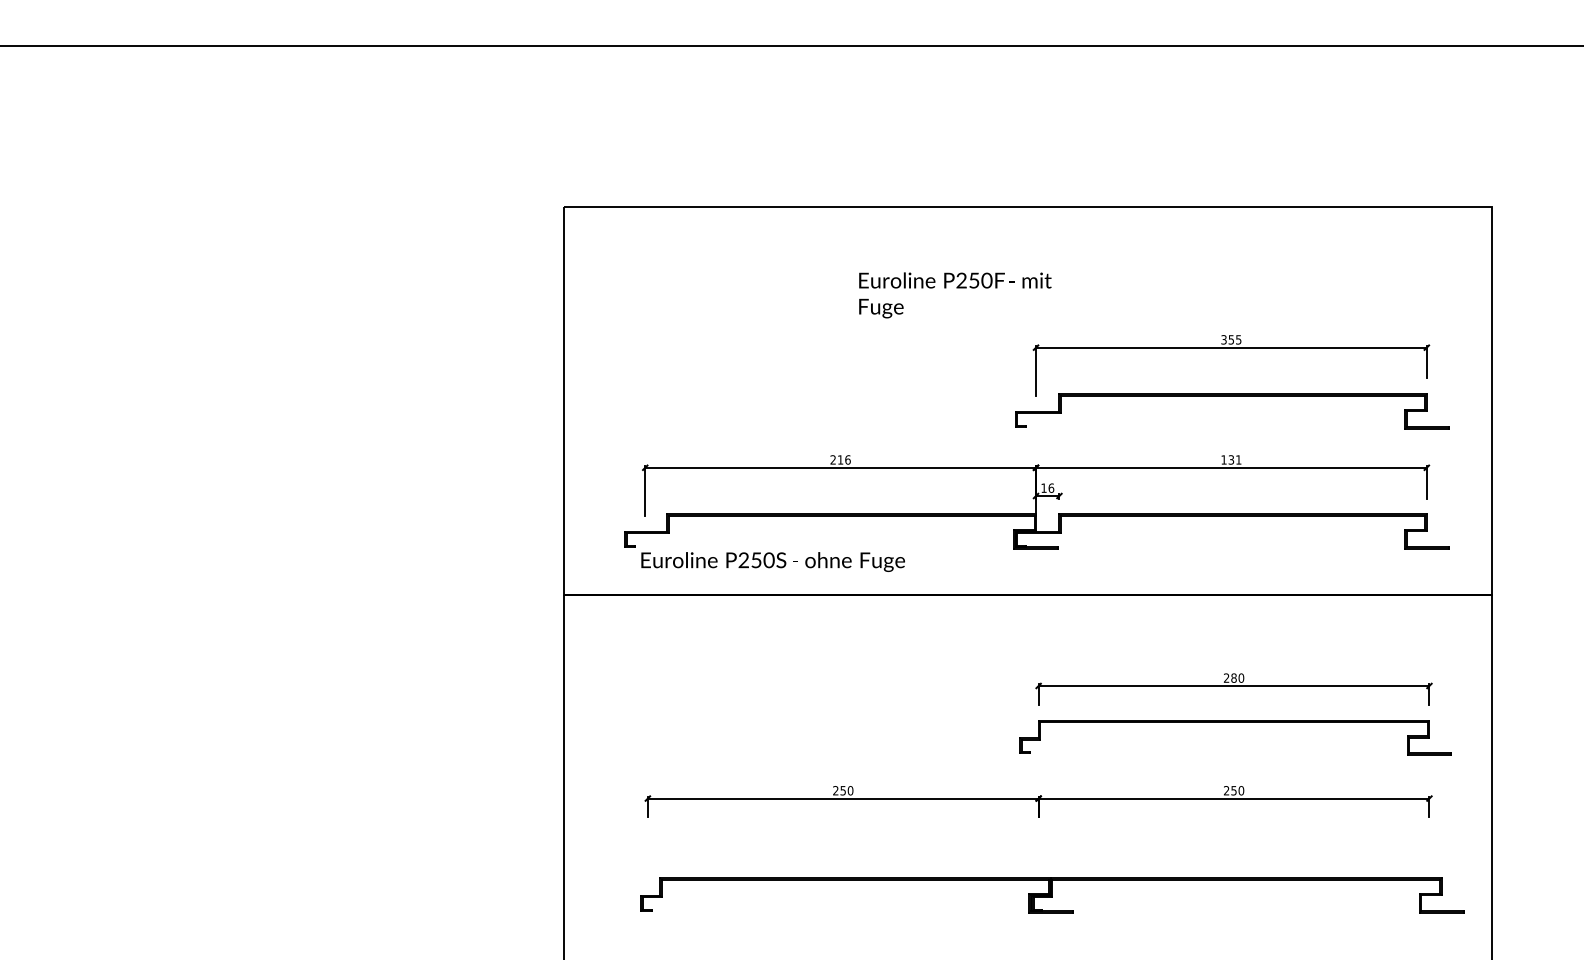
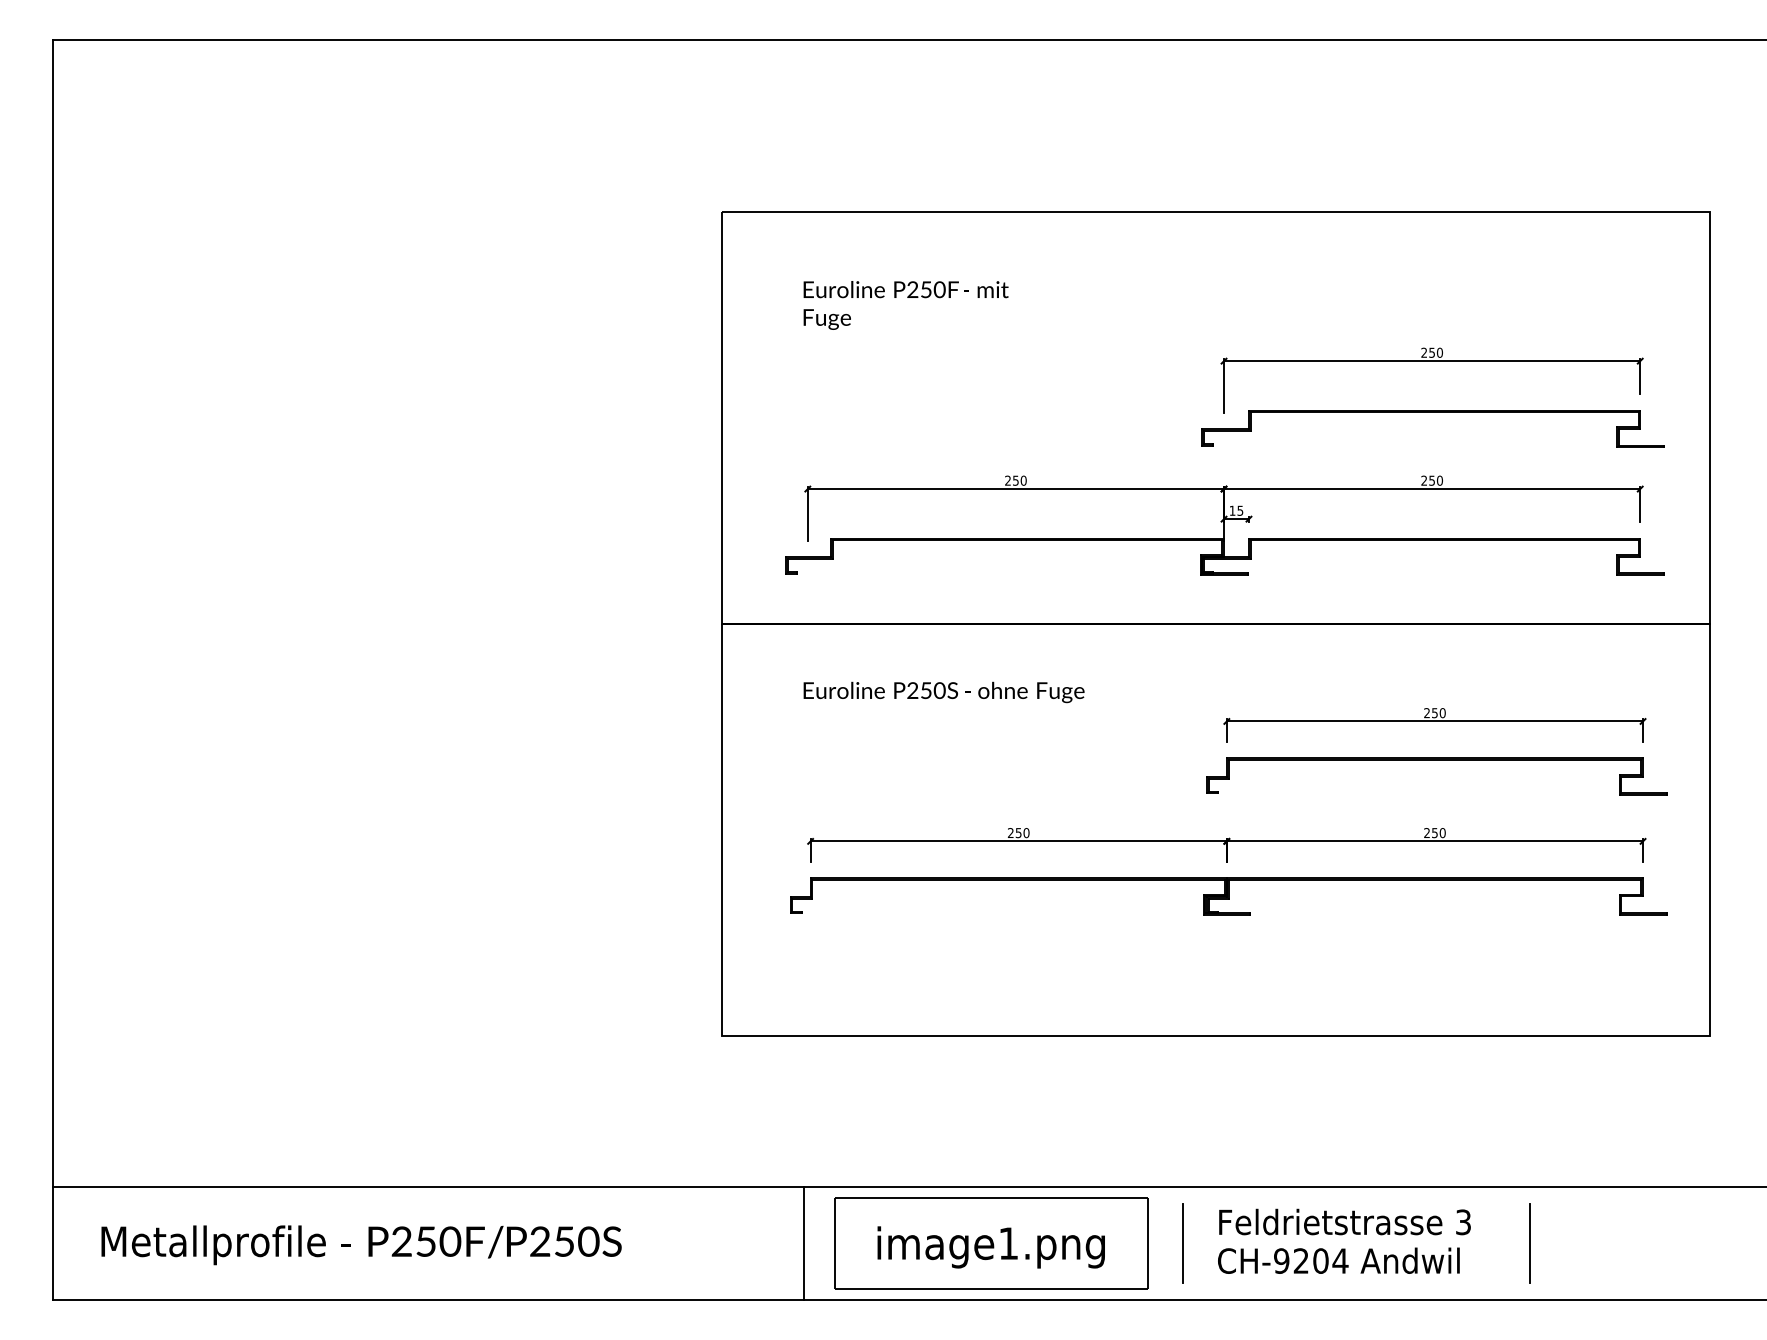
text: (954, 295) -> (905, 305), moved
text: (1230, 339) -> (1431, 352), 355 -> 250
text: (843, 459) -> (1019, 480), 216 -> 250
text: (1230, 459) -> (1431, 480), 131 -> 250
text: (1051, 487) -> (1240, 510), 16 -> 15
text: (772, 562) -> (943, 692), moved
text: (1233, 678) -> (1434, 713), 280 -> 250
part: (1052, 895) -> (1228, 896), moved

